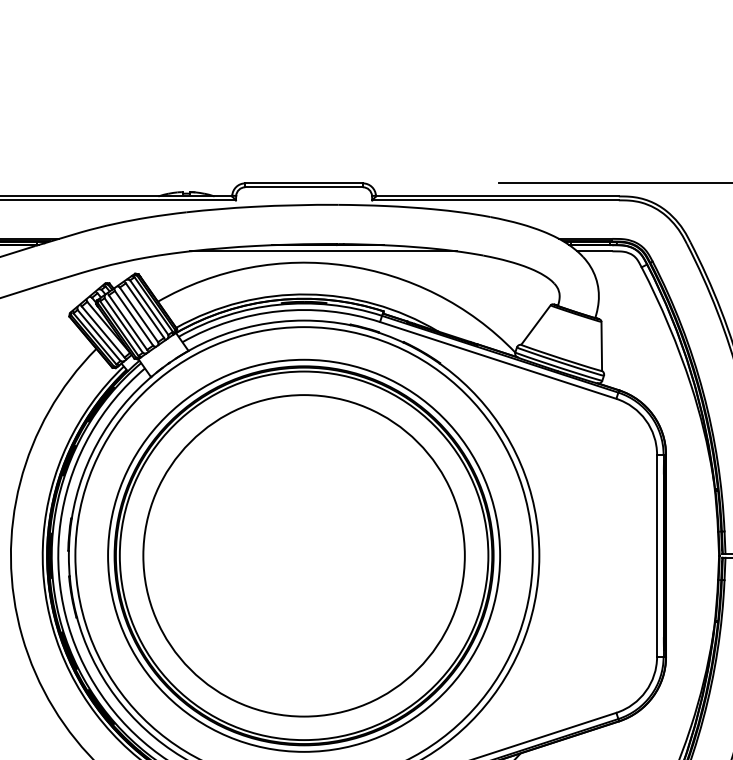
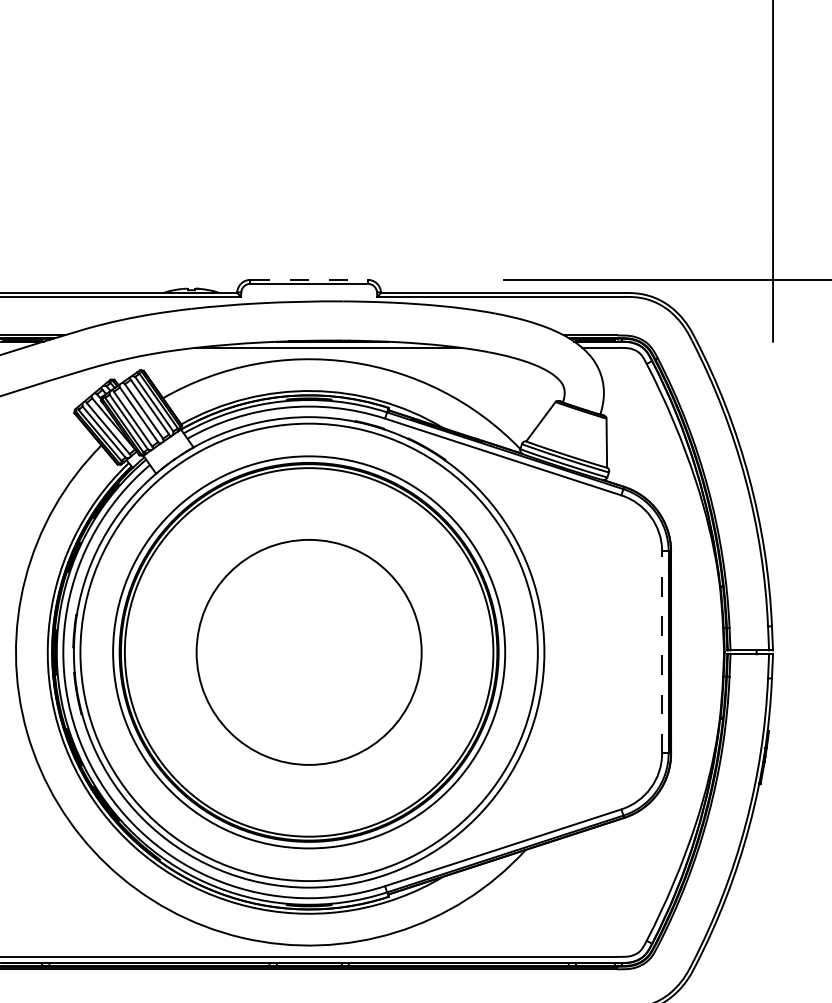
line: (304, 182) -> (309, 279), solid -> dashed
circle: (303, 555) -> (308, 652), size x0.7
line: (657, 555) -> (662, 652), solid -> dashed

